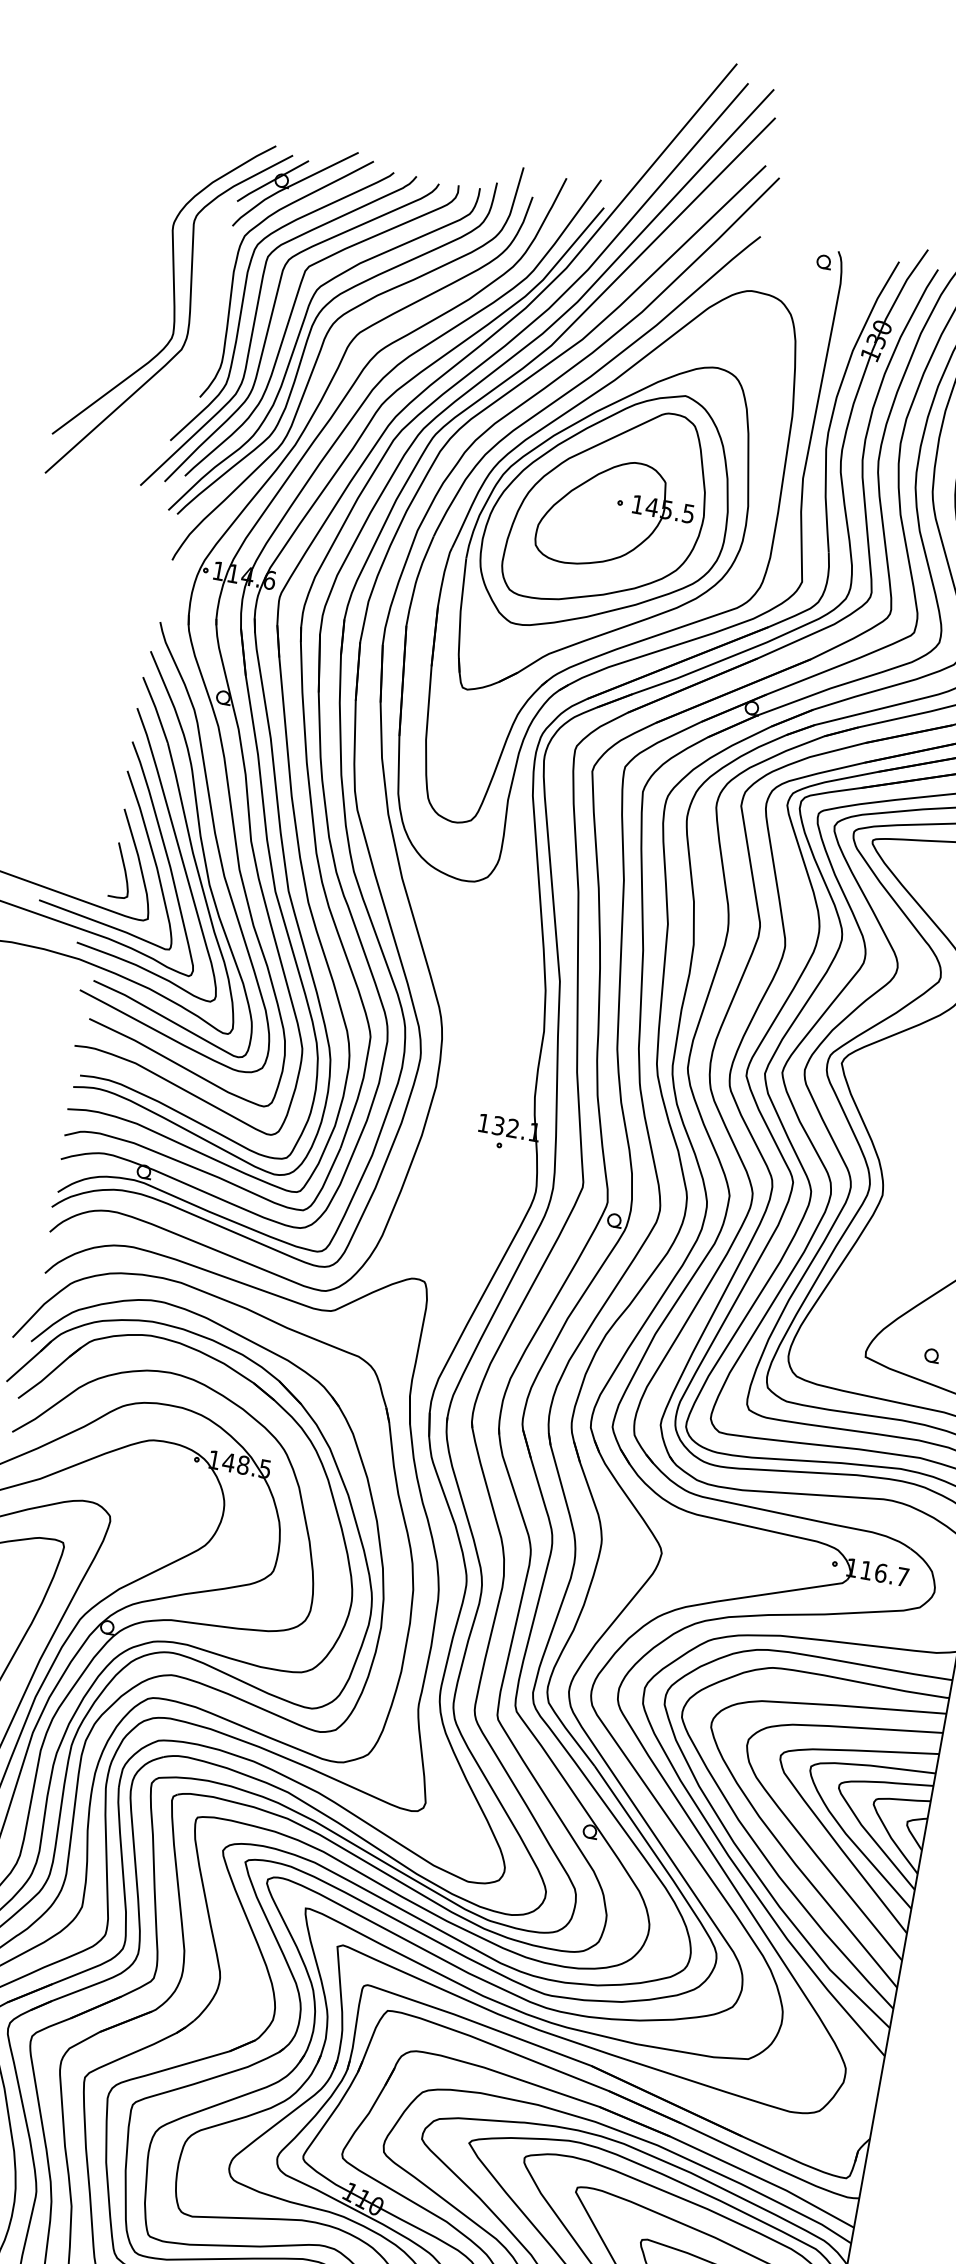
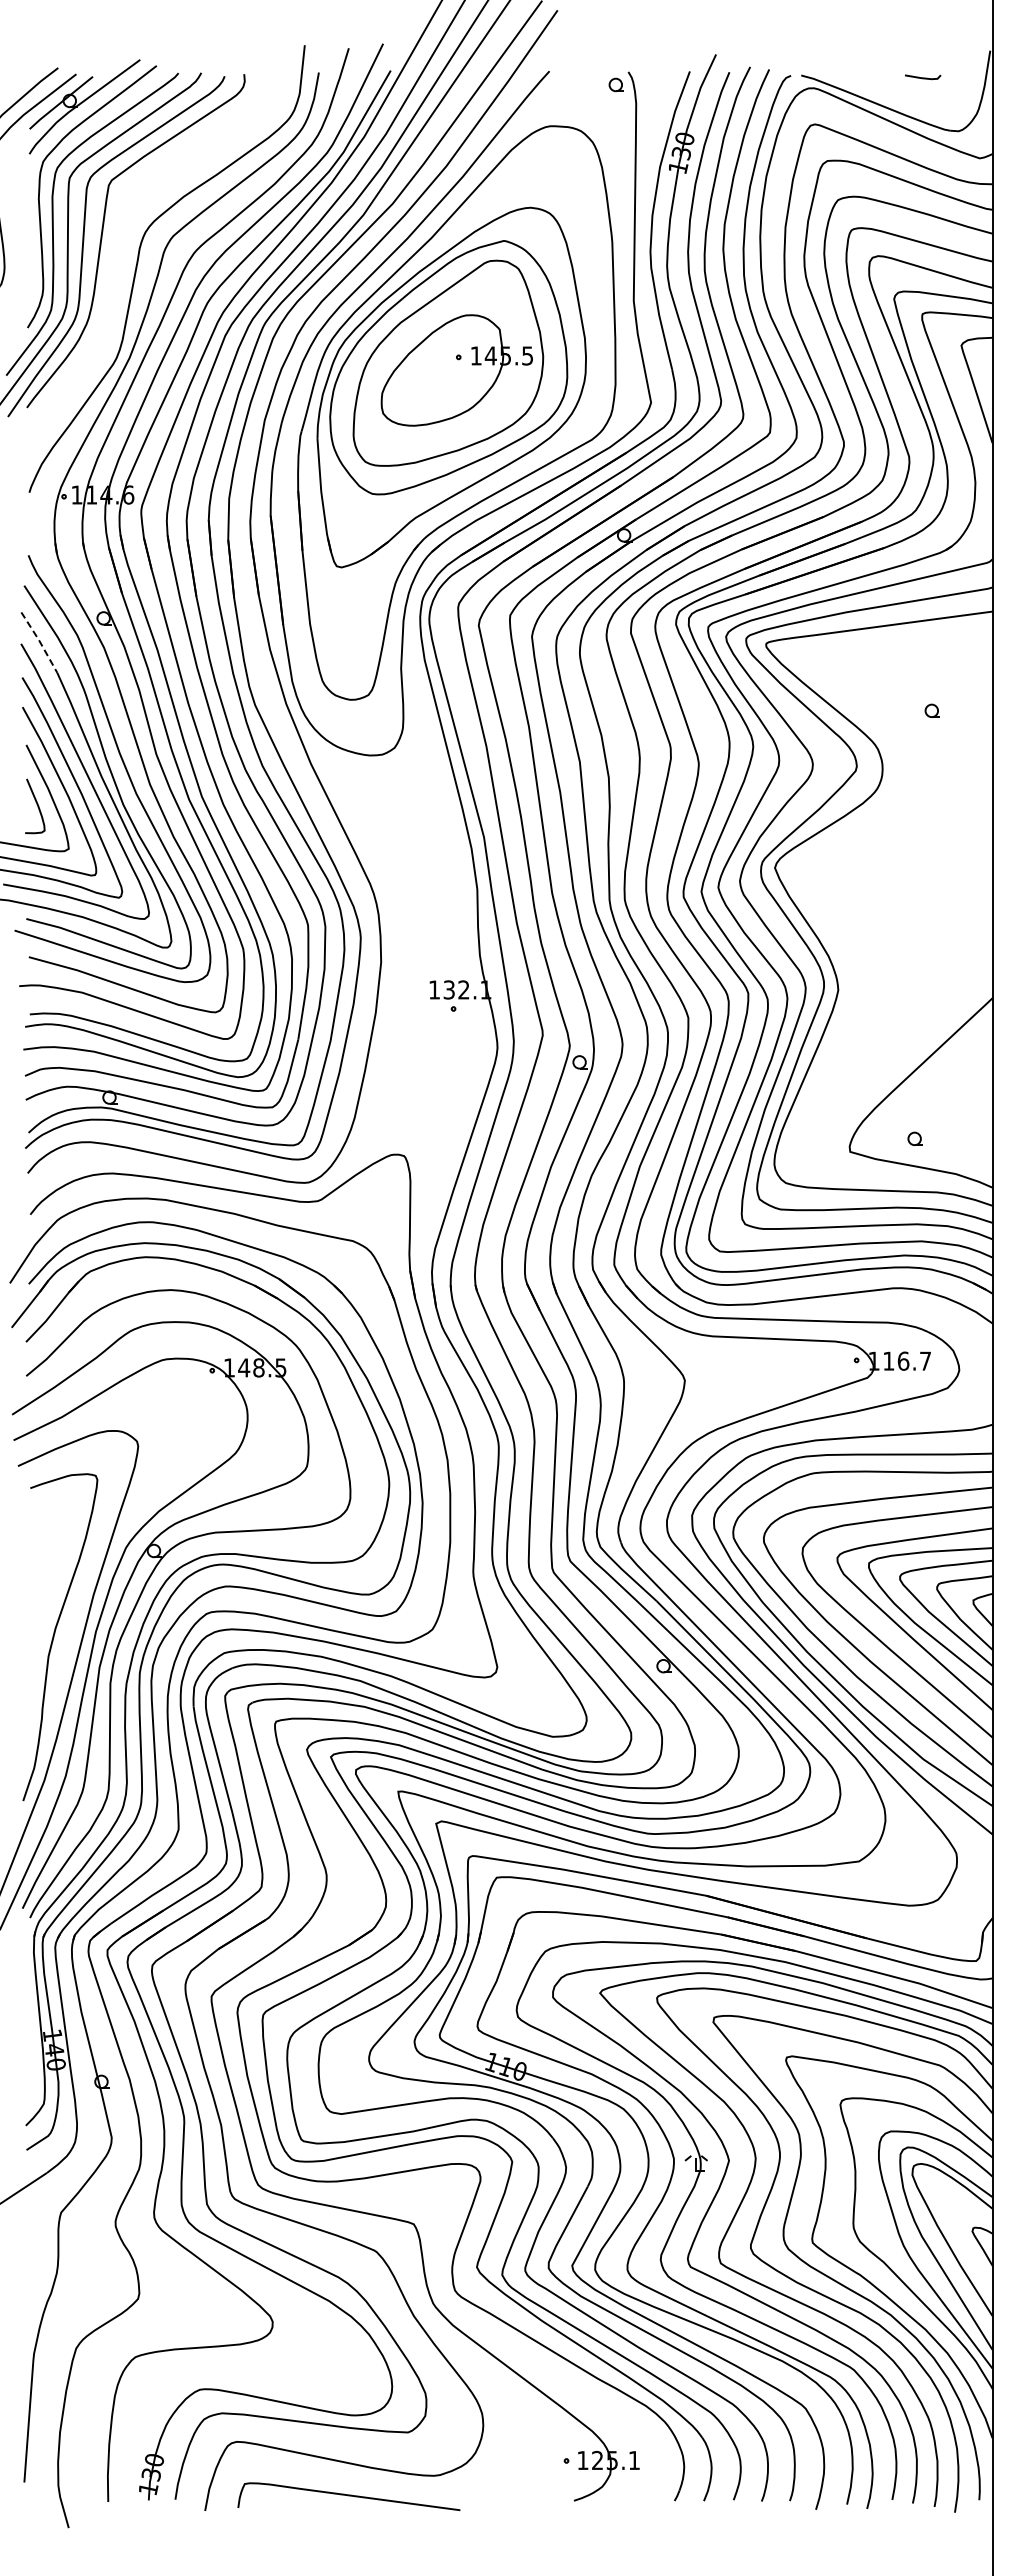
part: (309, 339) -> (124, 251), removed
line: (155, 709) -> (39, 641), solid -> dashed

